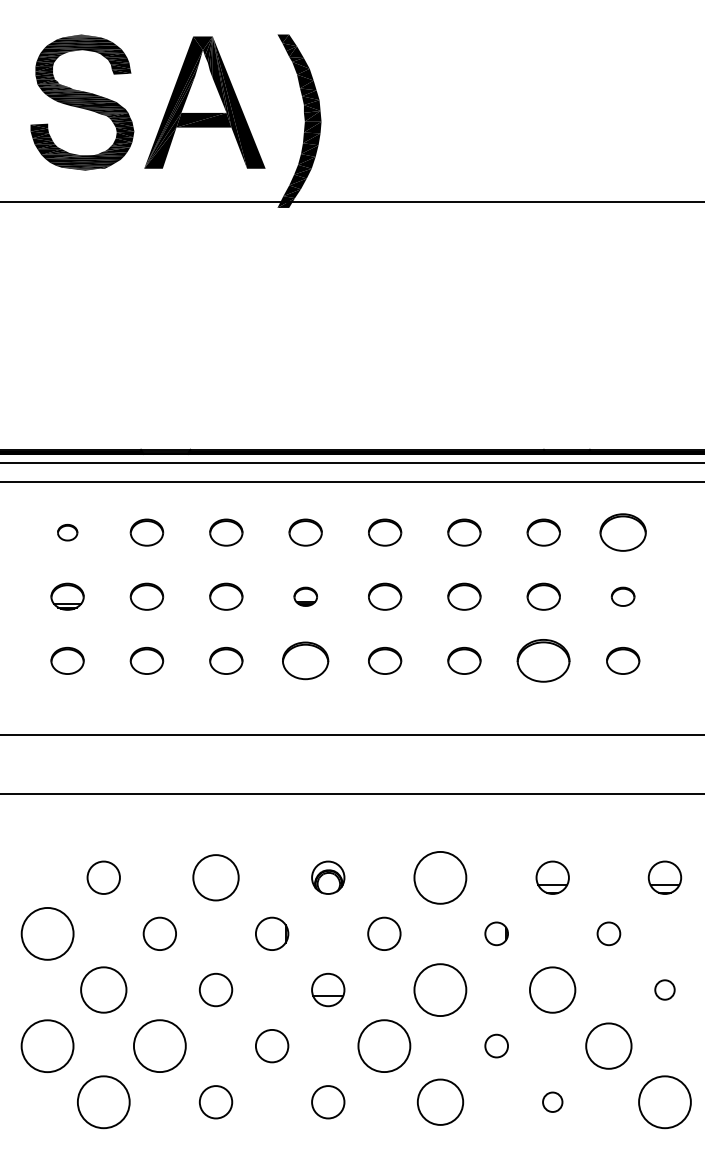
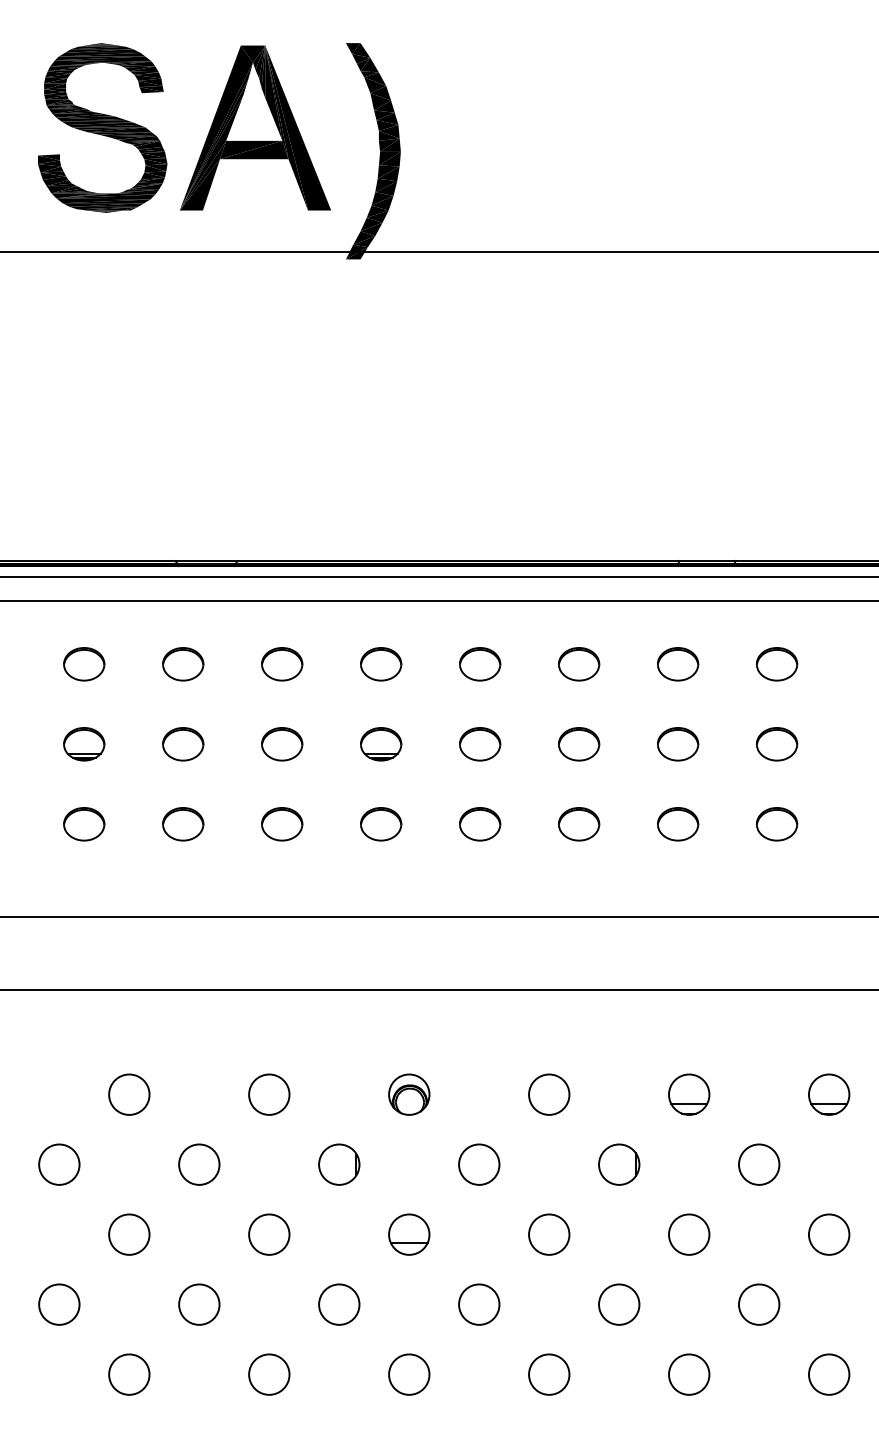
part: (67, 532) -> (84, 664), size x1.67
part: (622, 532) -> (776, 664), size x0.71
part: (305, 596) -> (381, 744), size x1.43
part: (622, 596) -> (776, 744), size x1.43
part: (305, 661) -> (381, 824), size x0.71
part: (544, 661) -> (678, 824), size x0.62
circle: (216, 877) -> (269, 1094), size x0.71
circle: (440, 877) -> (549, 1094), size x0.62
circle: (47, 933) -> (59, 1164), size x0.62
part: (496, 933) -> (619, 1164), size x1.43
circle: (609, 933) -> (759, 1164), size x1.43
circle: (103, 989) -> (129, 1234), size x0.71
circle: (440, 989) -> (549, 1234), size x0.62
circle: (552, 989) -> (689, 1234), size x0.71
circle: (664, 989) -> (828, 1234), size x1.67
circle: (47, 1046) -> (59, 1304), size x0.62
circle: (160, 1046) -> (199, 1304), size x0.62
circle: (384, 1046) -> (479, 1304), size x0.62
circle: (496, 1046) -> (619, 1304), size x1.43
circle: (608, 1046) -> (758, 1304), size x0.71
circle: (103, 1102) -> (129, 1374), size x0.62
circle: (440, 1102) -> (549, 1374), size x0.71
circle: (552, 1102) -> (689, 1374), size x1.67
circle: (664, 1102) -> (828, 1374), size x0.62

